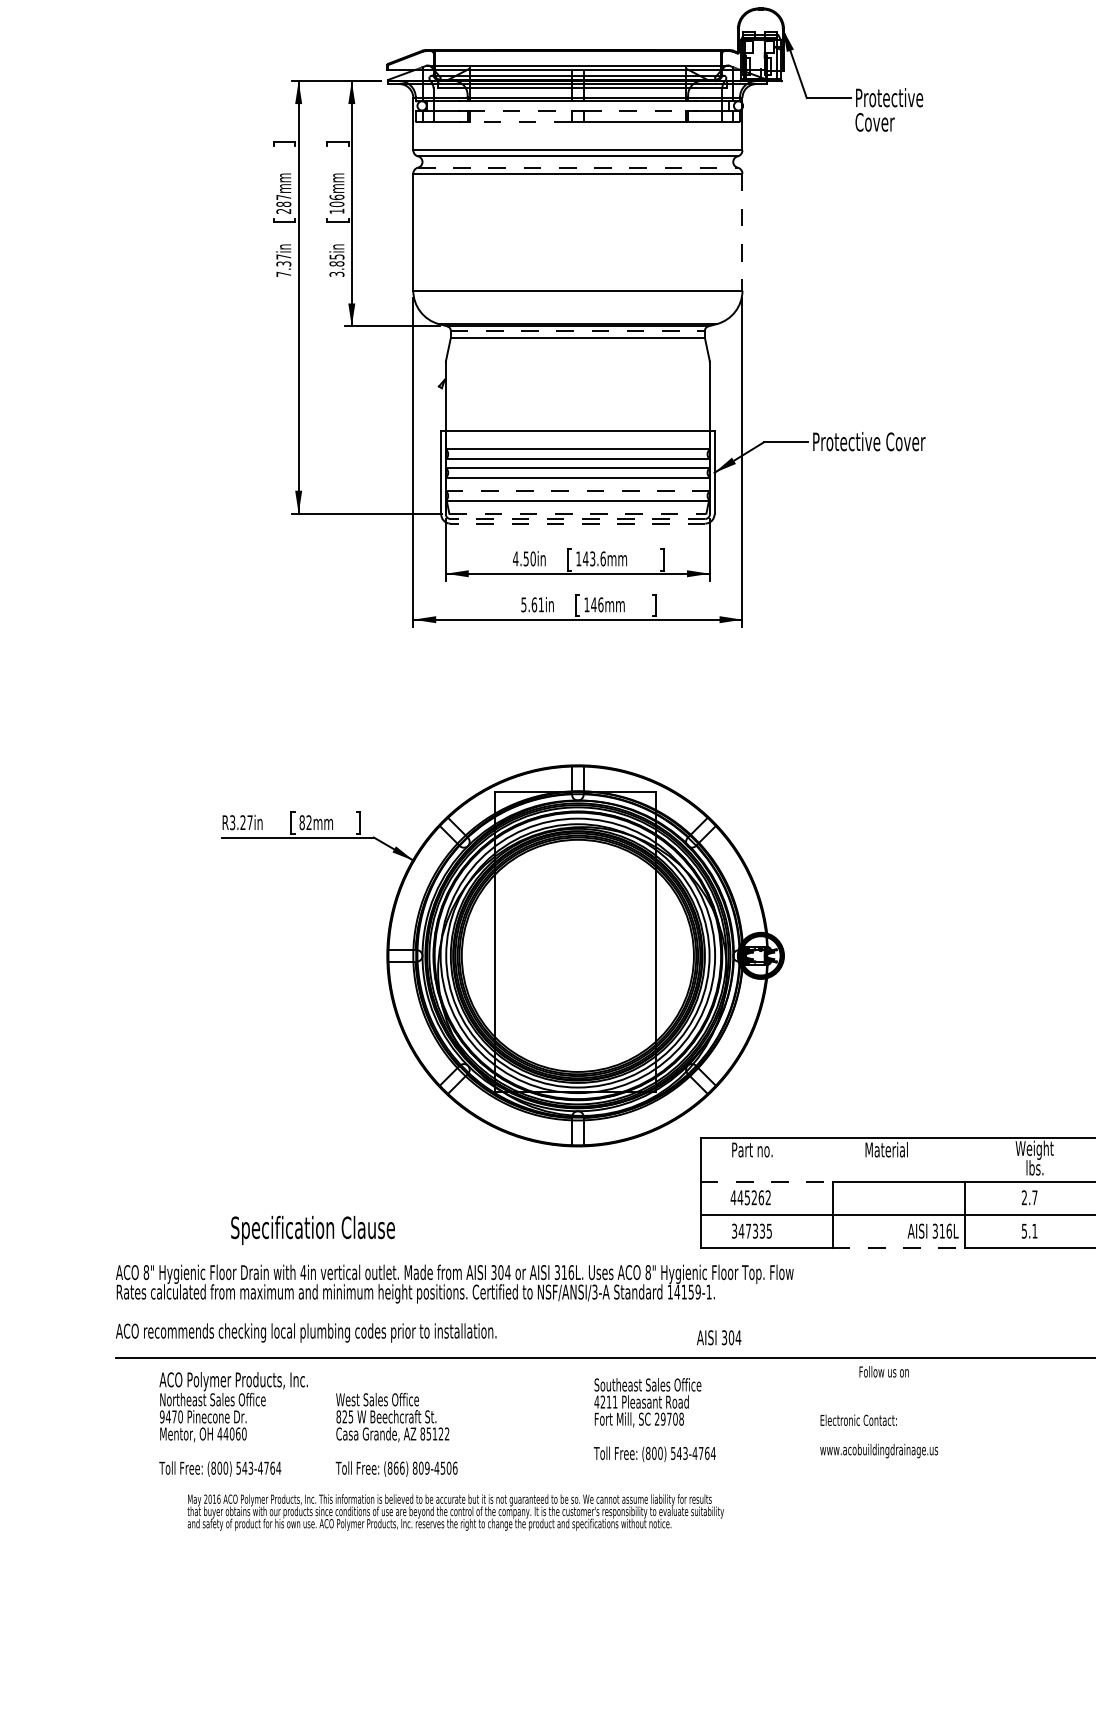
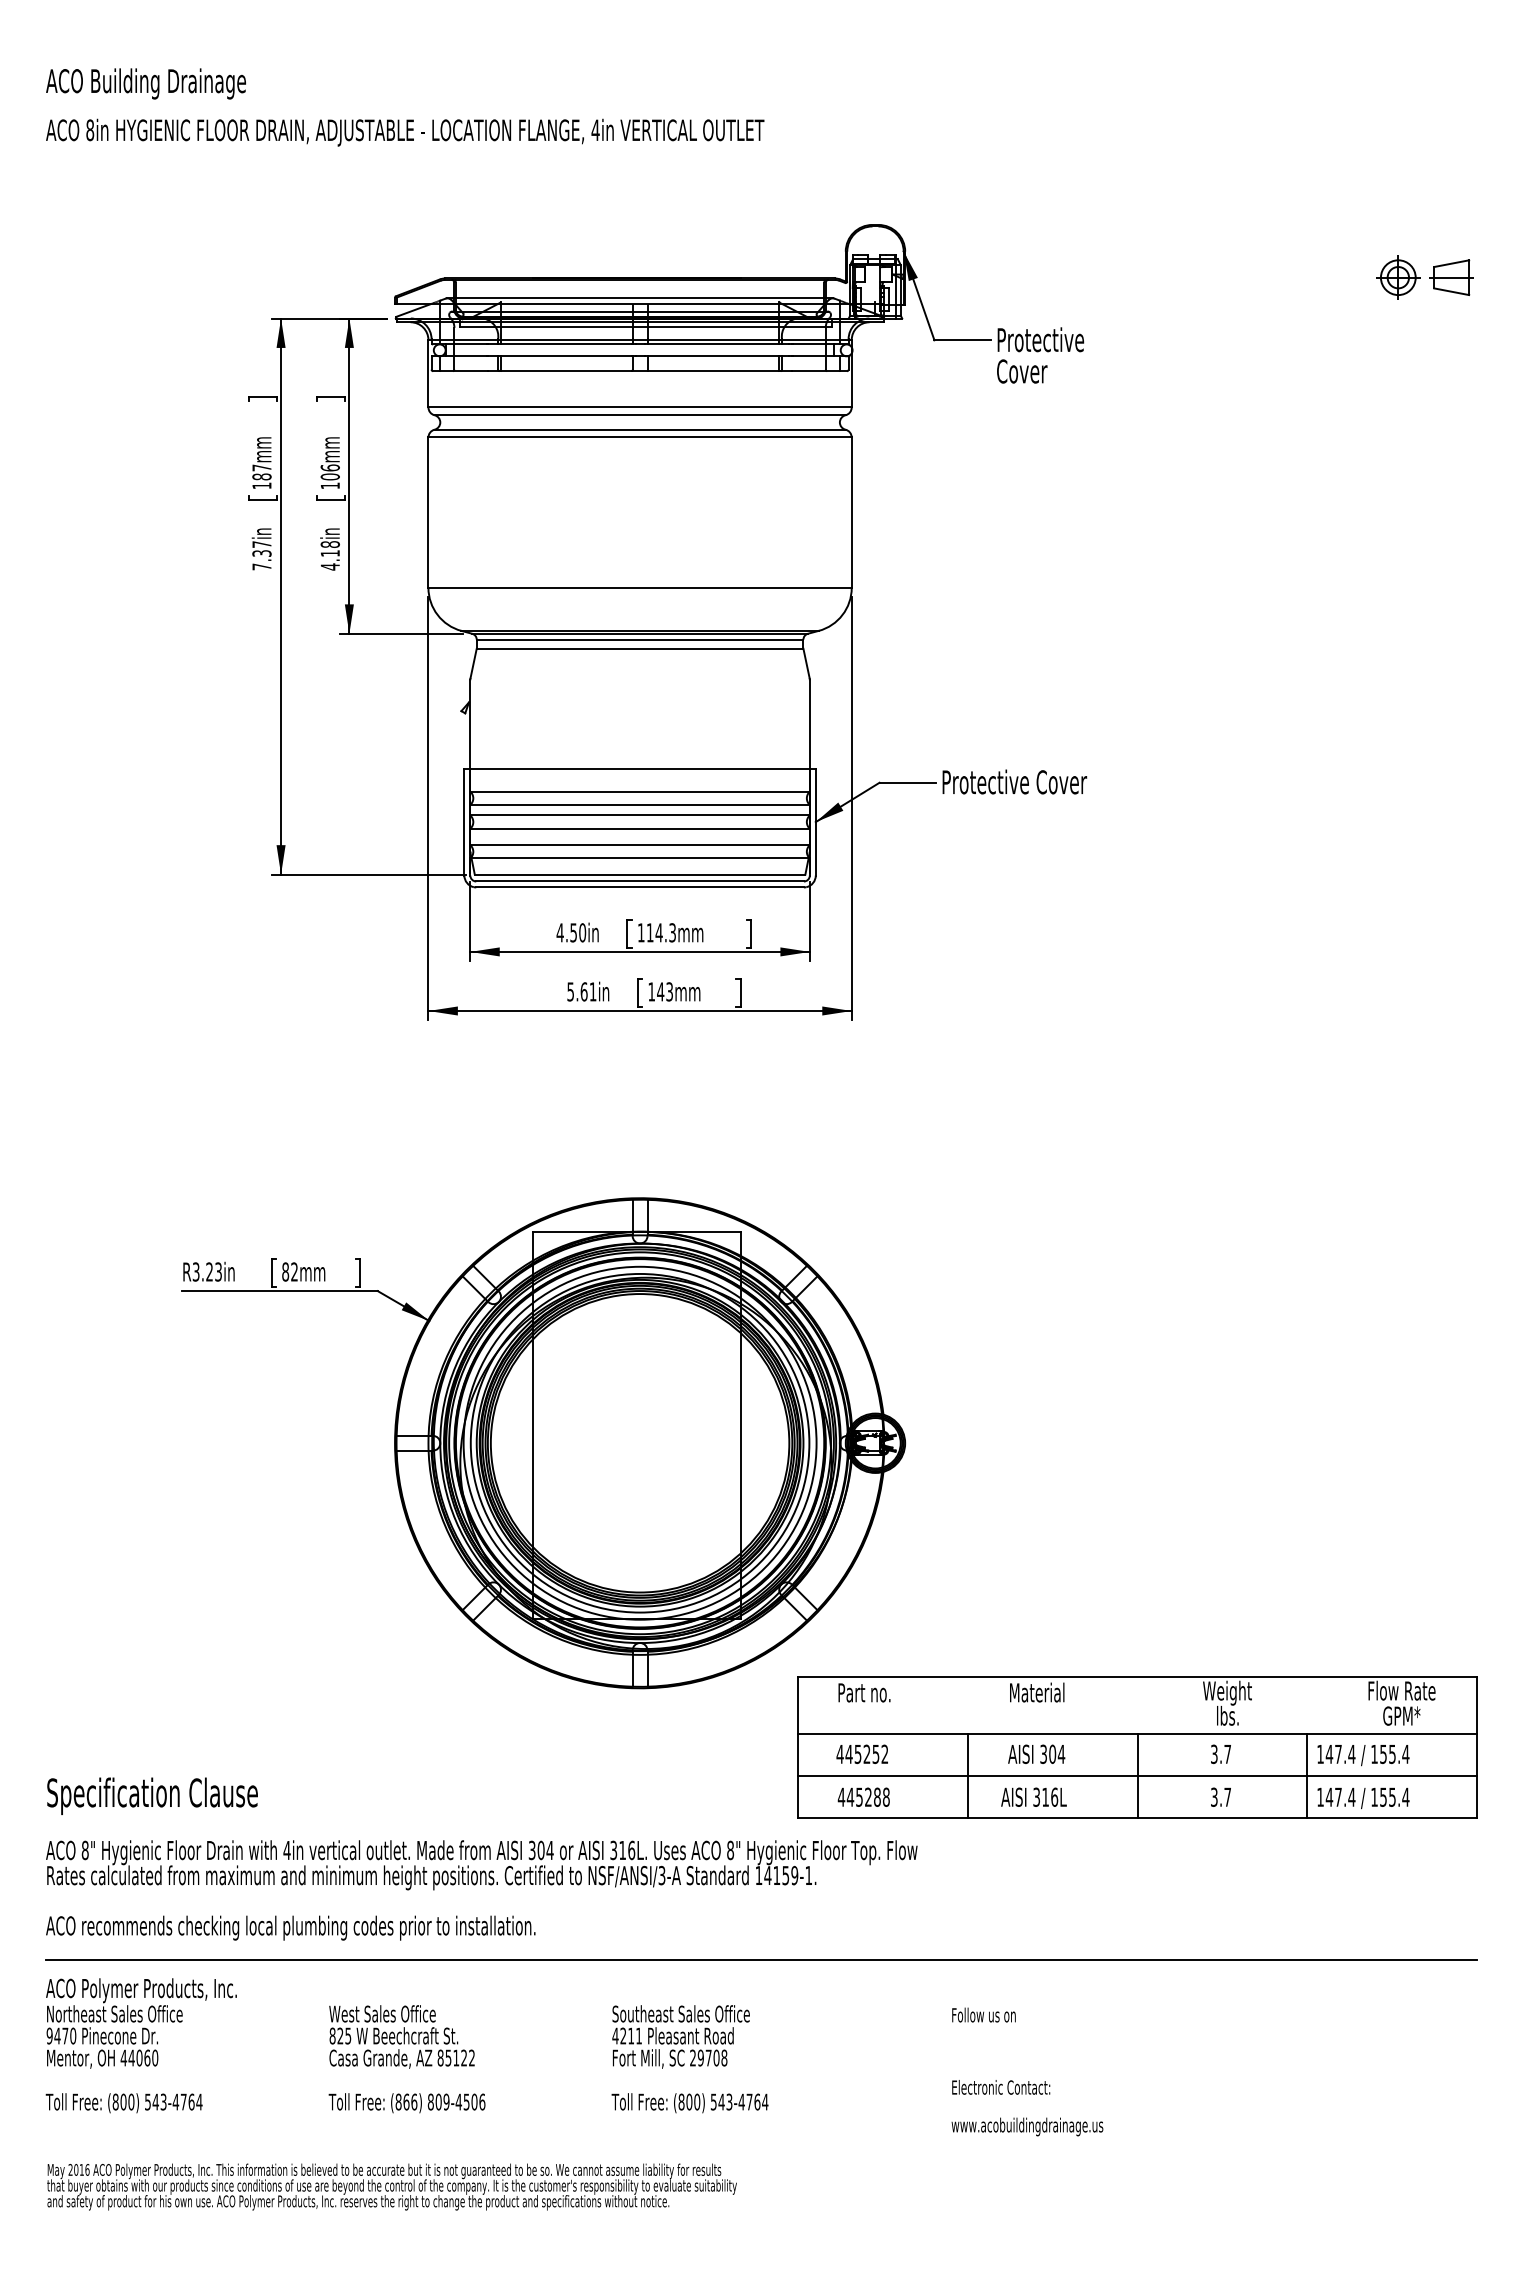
line: (519, 110) -> (565, 356), dashed -> solid
line: (635, 110) -> (714, 356), dashed -> solid
line: (519, 122) -> (565, 371), dashed -> solid
line: (578, 167) -> (640, 429), dashed -> solid
text: (283, 211) -> (261, 485), 287mm -> 187mm
line: (742, 232) -> (851, 513), dashed -> solid
text: (337, 265) -> (330, 555), 3.85in -> 4.18in
line: (578, 330) -> (640, 639), dashed -> solid
line: (578, 491) -> (640, 845), dashed -> solid
line: (578, 513) -> (640, 874), dashed -> solid
line: (578, 518) -> (640, 881), dashed -> solid
line: (578, 523) -> (640, 887), dashed -> solid
text: (594, 558) -> (661, 932), 143.6mm -> 114.3mm
text: (600, 604) -> (669, 991), 146mm -> 143mm
text: (250, 822) -> (218, 1271), R3.27in -> R3.23in
line: (767, 1181) -> (883, 1733), dashed -> solid
text: (760, 1197) -> (875, 1753), 445262 -> 445252
text: (1024, 1197) -> (1214, 1754), 2.7 -> 3.7
text: (313, 1229) -> (152, 1795), moved
text: (751, 1230) -> (863, 1796), 347335 -> 445288
text: (932, 1230) -> (1033, 1796), moved
text: (1029, 1230) -> (1220, 1796), 5.1 -> 3.7
line: (898, 1247) -> (1052, 1818), dashed -> solid
text: (718, 1337) -> (1036, 1753), moved
text: (883, 1371) -> (983, 2014), moved
text: (654, 1420) -> (689, 2059), moved
text: (232, 1424) -> (140, 2045), moved
text: (879, 1436) -> (1027, 2108), moved
text: (455, 1512) -> (391, 2186), moved

